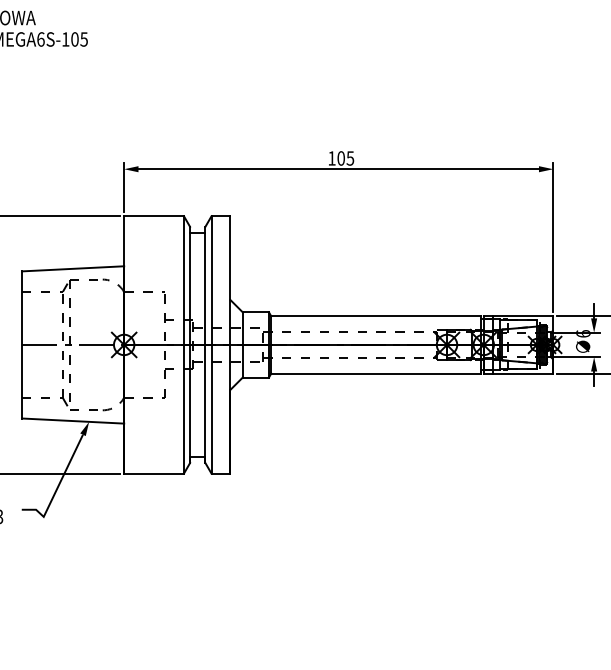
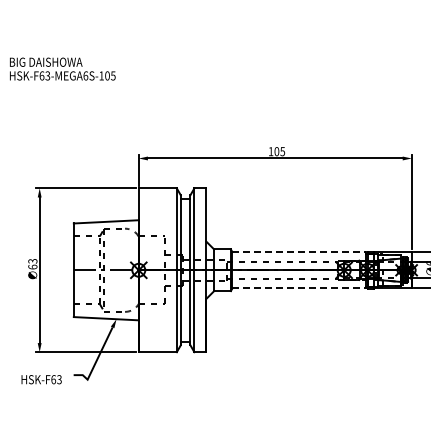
line: (376, 316) -> (299, 252), solid -> dashed
line: (376, 373) -> (299, 288), solid -> dashed

